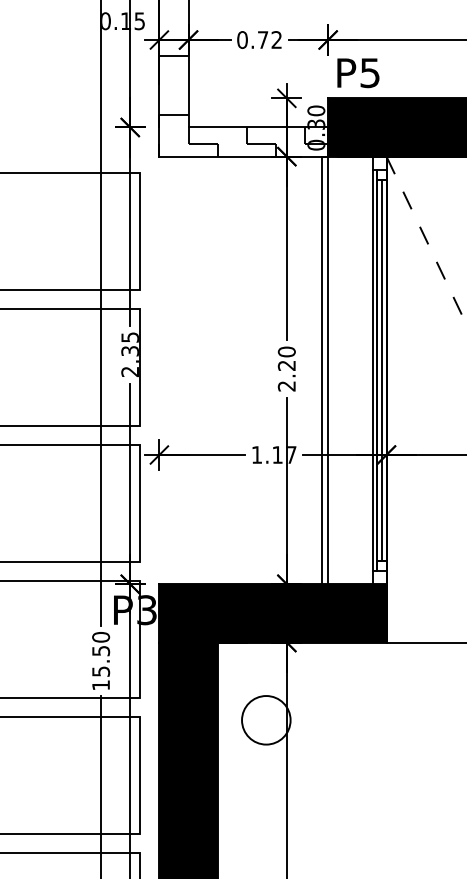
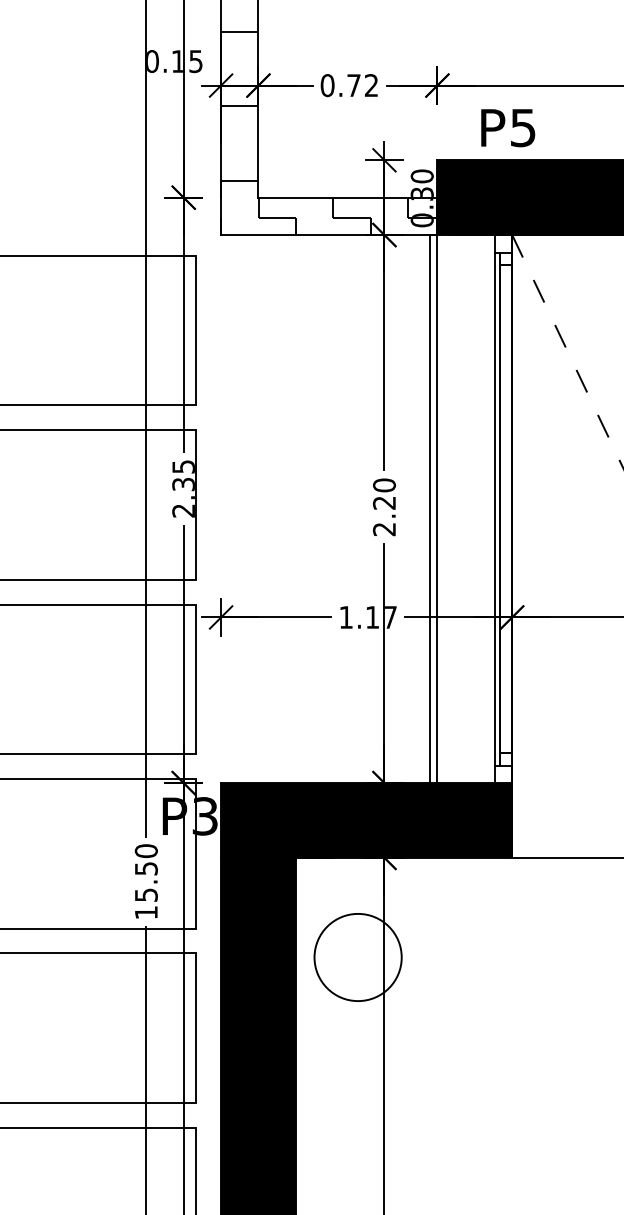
text: (358, 73) -> (508, 128), moved
line: (381, 369) -> (505, 508), removed
circle: (265, 720) -> (357, 957), size x1.4

